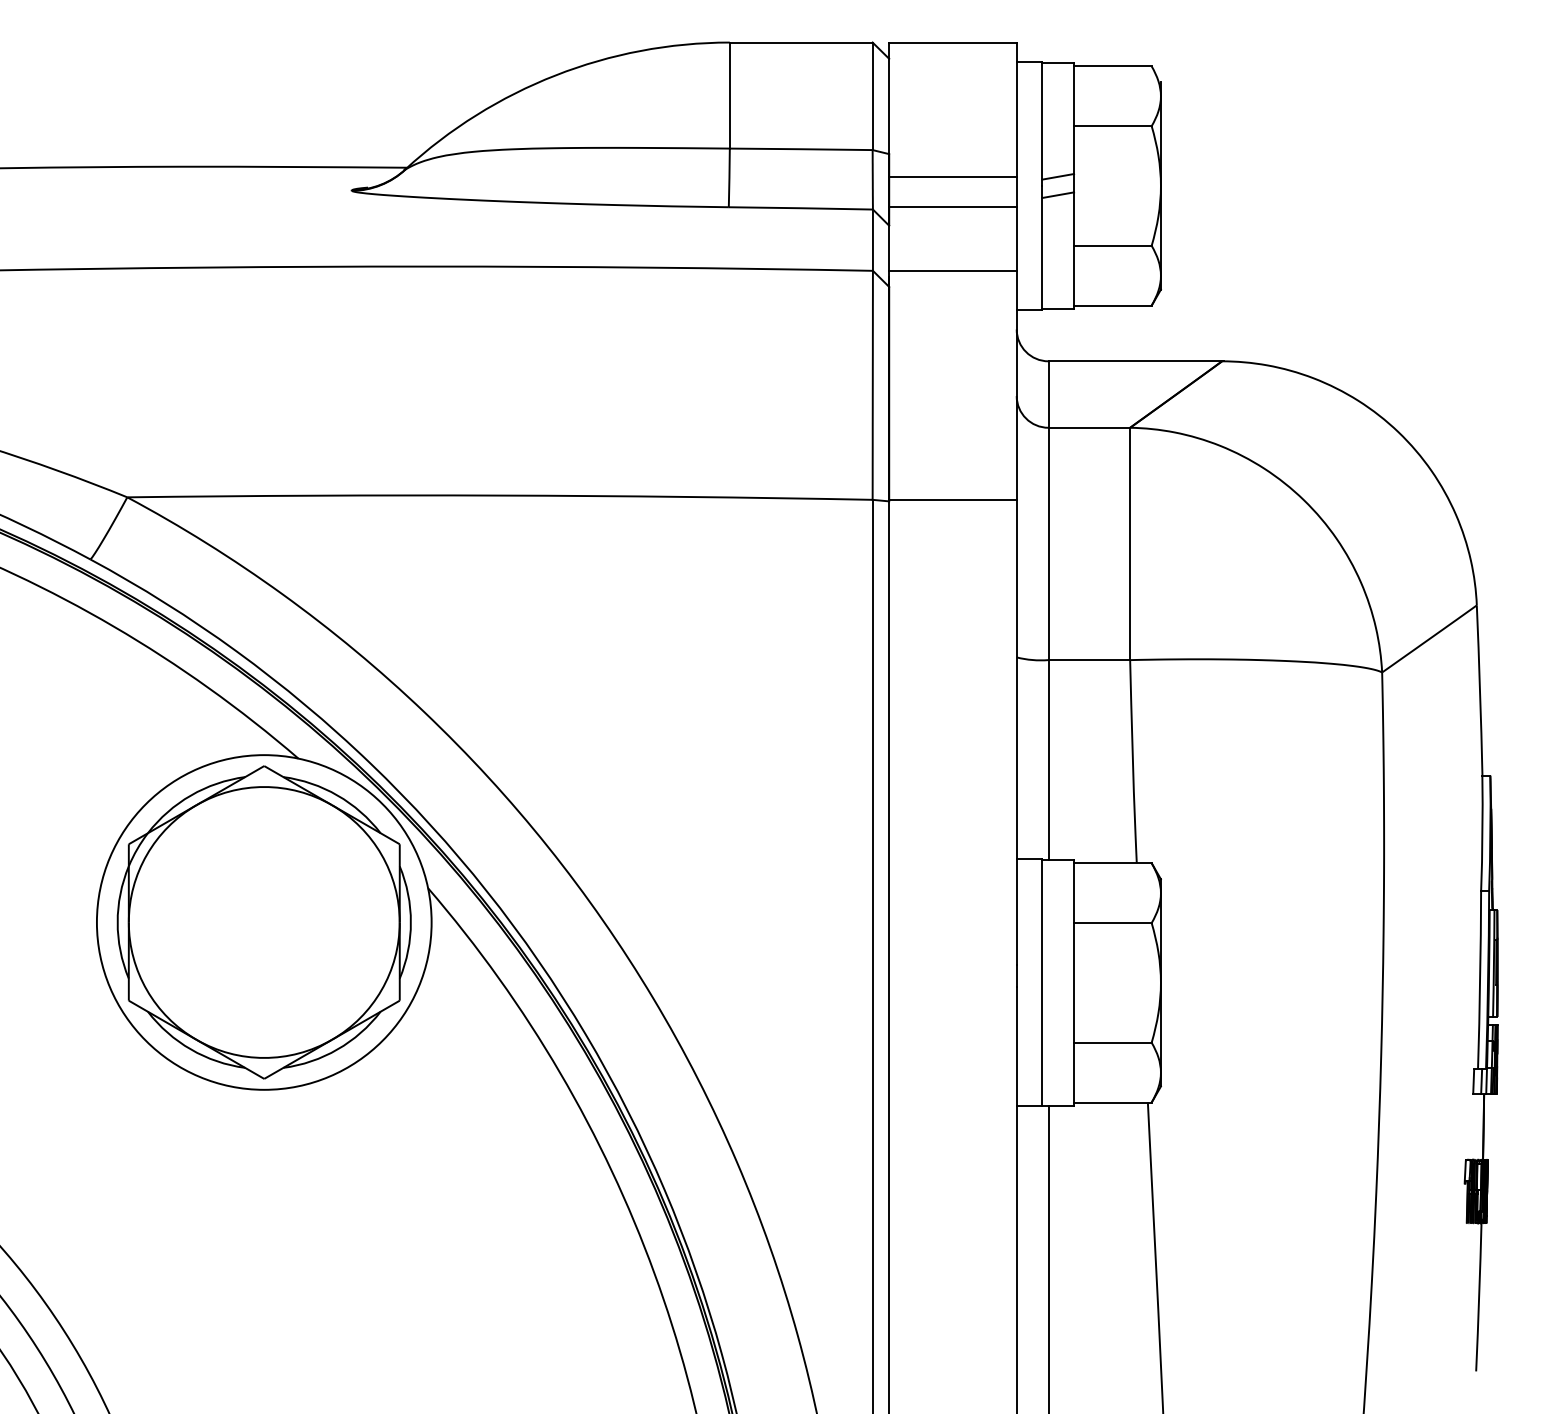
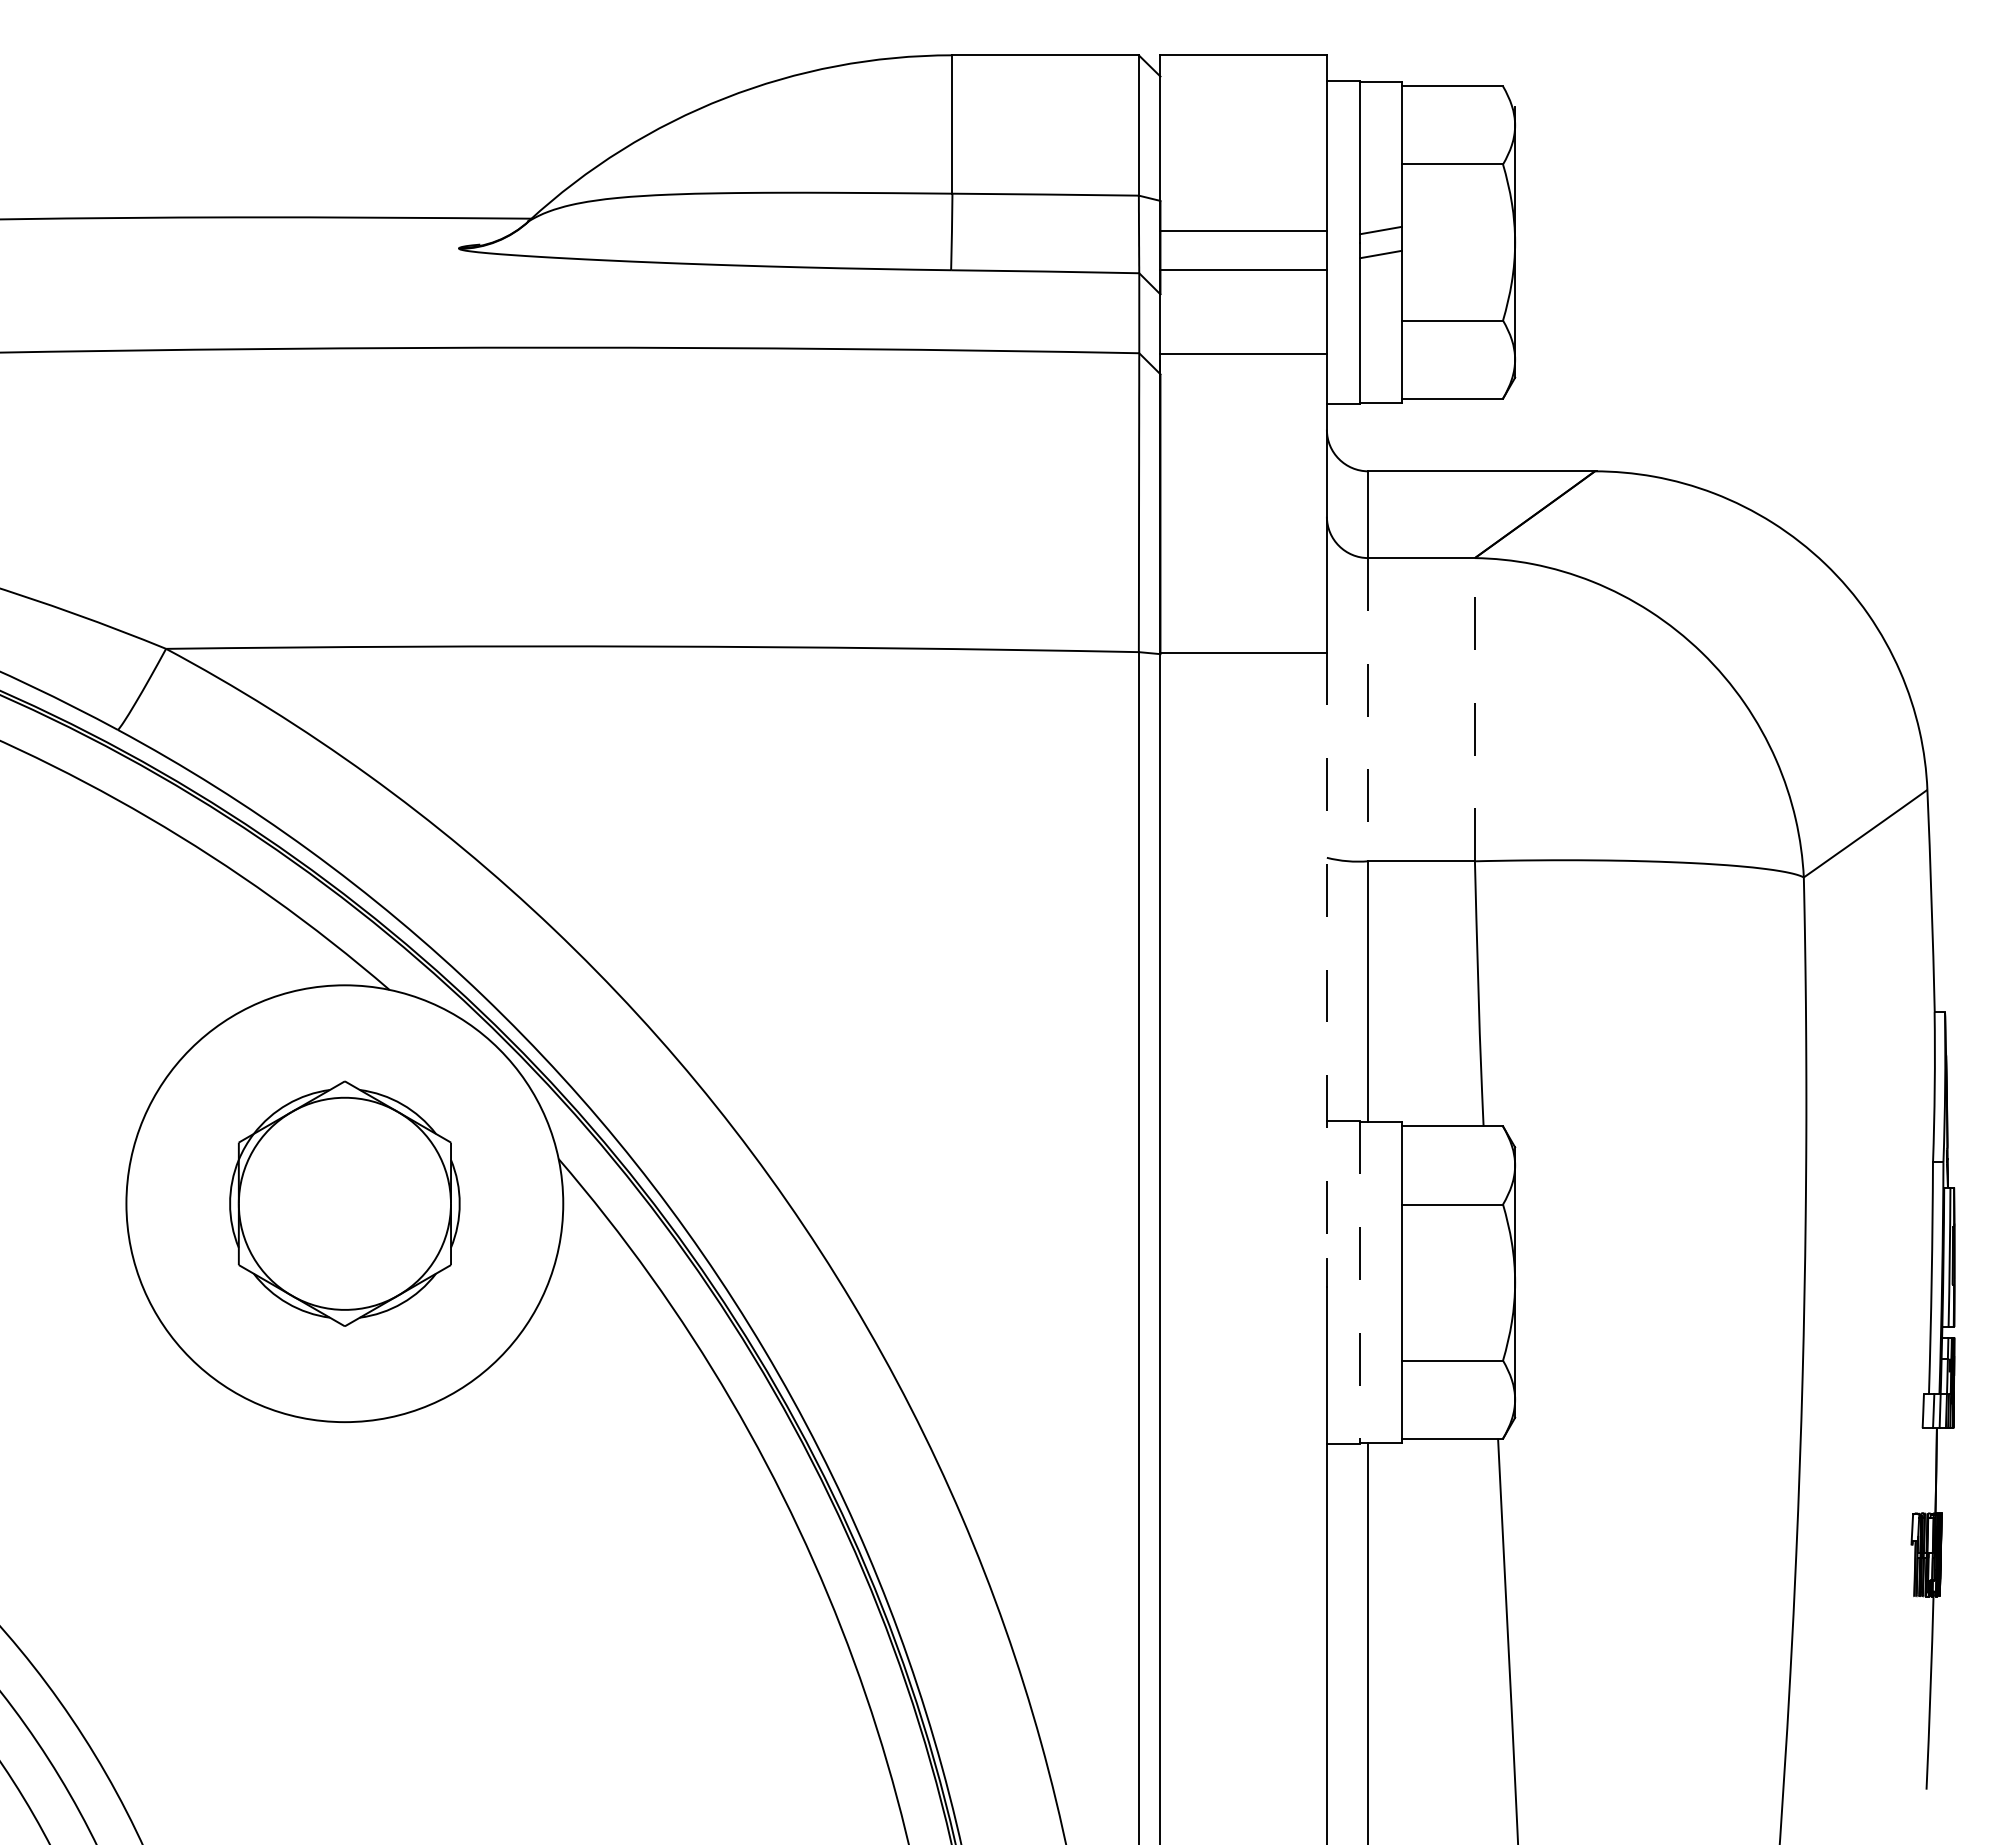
line: (1048, 543) -> (1368, 709), solid -> dashed
line: (1129, 543) -> (1474, 709), solid -> dashed
line: (1016, 733) -> (1326, 956), solid -> dashed
part: (264, 922) -> (344, 1203), size x0.6
line: (1042, 983) -> (1360, 1283), solid -> dashed

